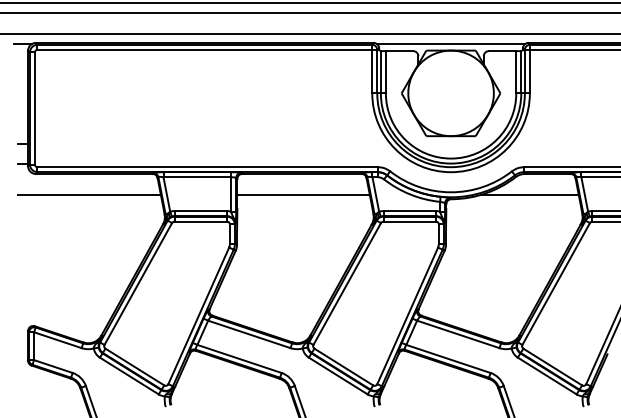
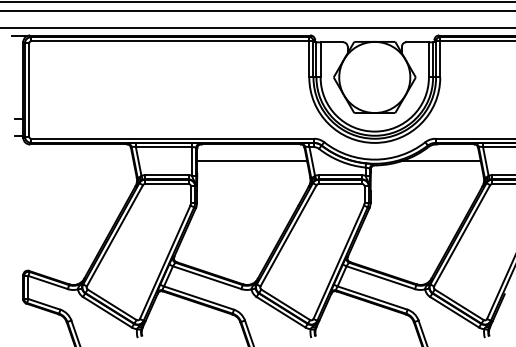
line: (450, 44) -> (374, 36), removed
line: (89, 194) -> (74, 161), removed

